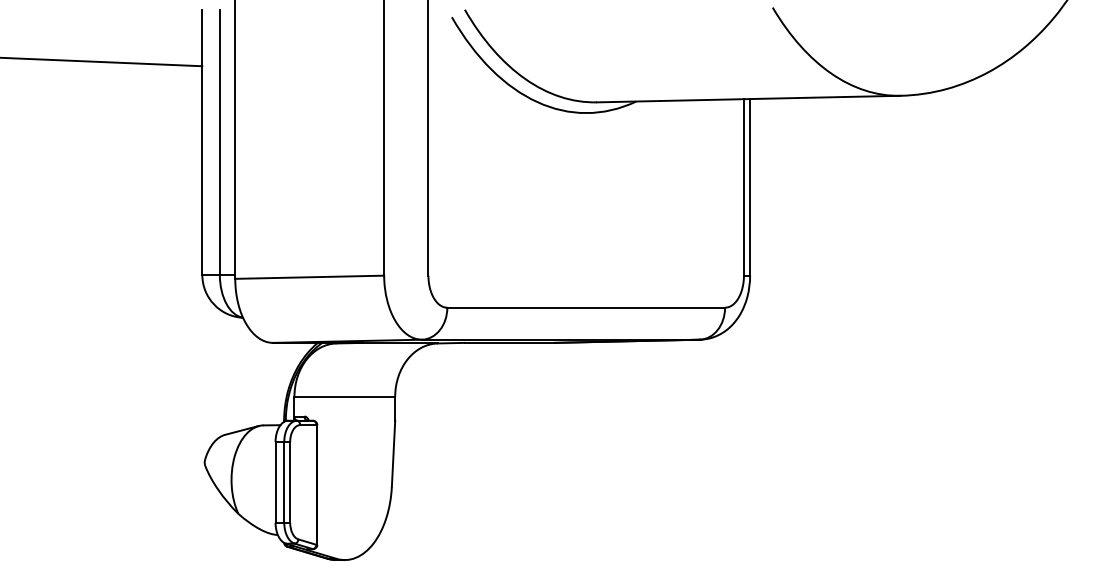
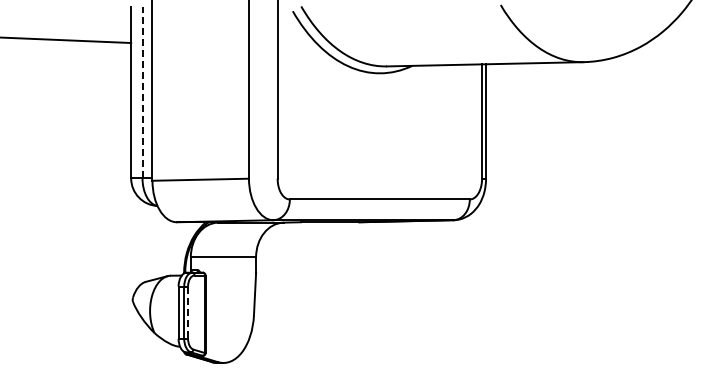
line: (219, 142) -> (142, 92), solid -> dashed
line: (290, 483) -> (188, 313), solid -> dashed

